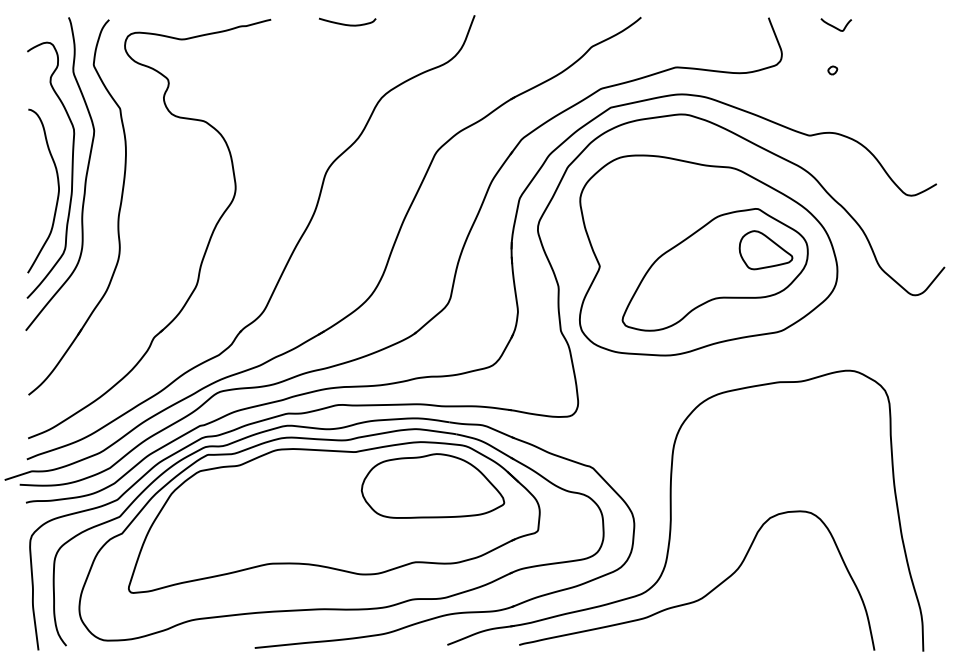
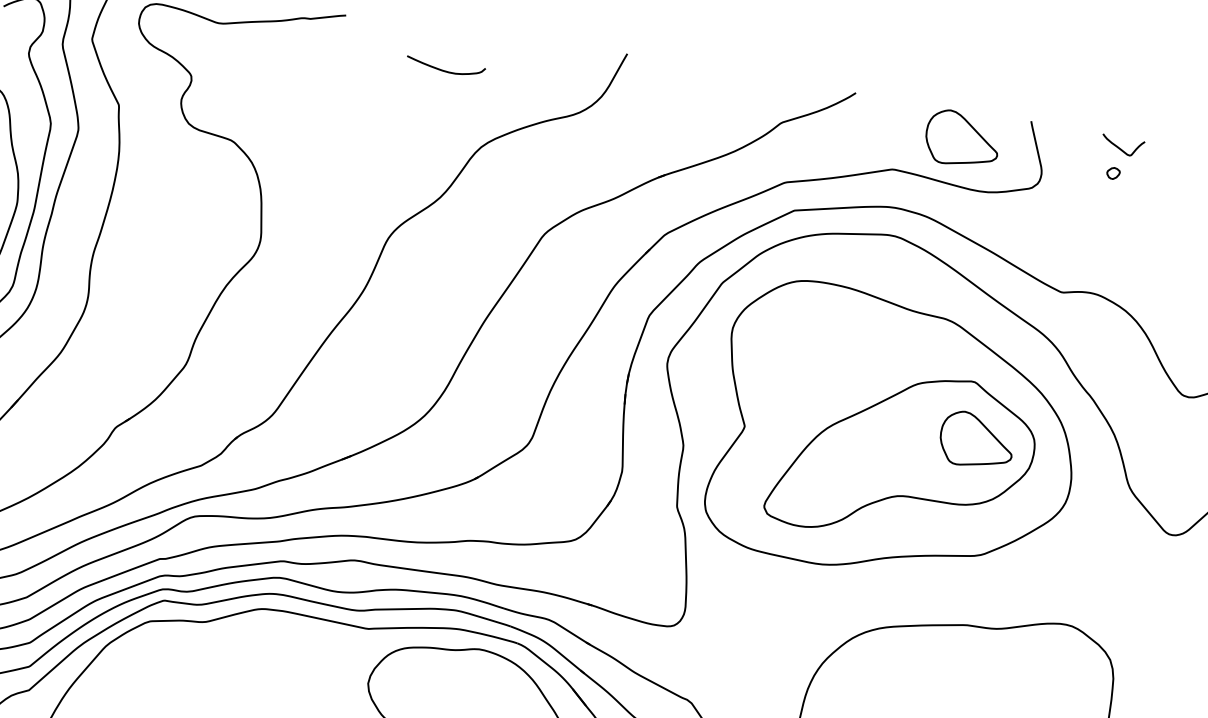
curve: (347, 24) -> (445, 70), moved
part: (721, 38) -> (961, 139), added
part: (832, 70) -> (1113, 173), moved

